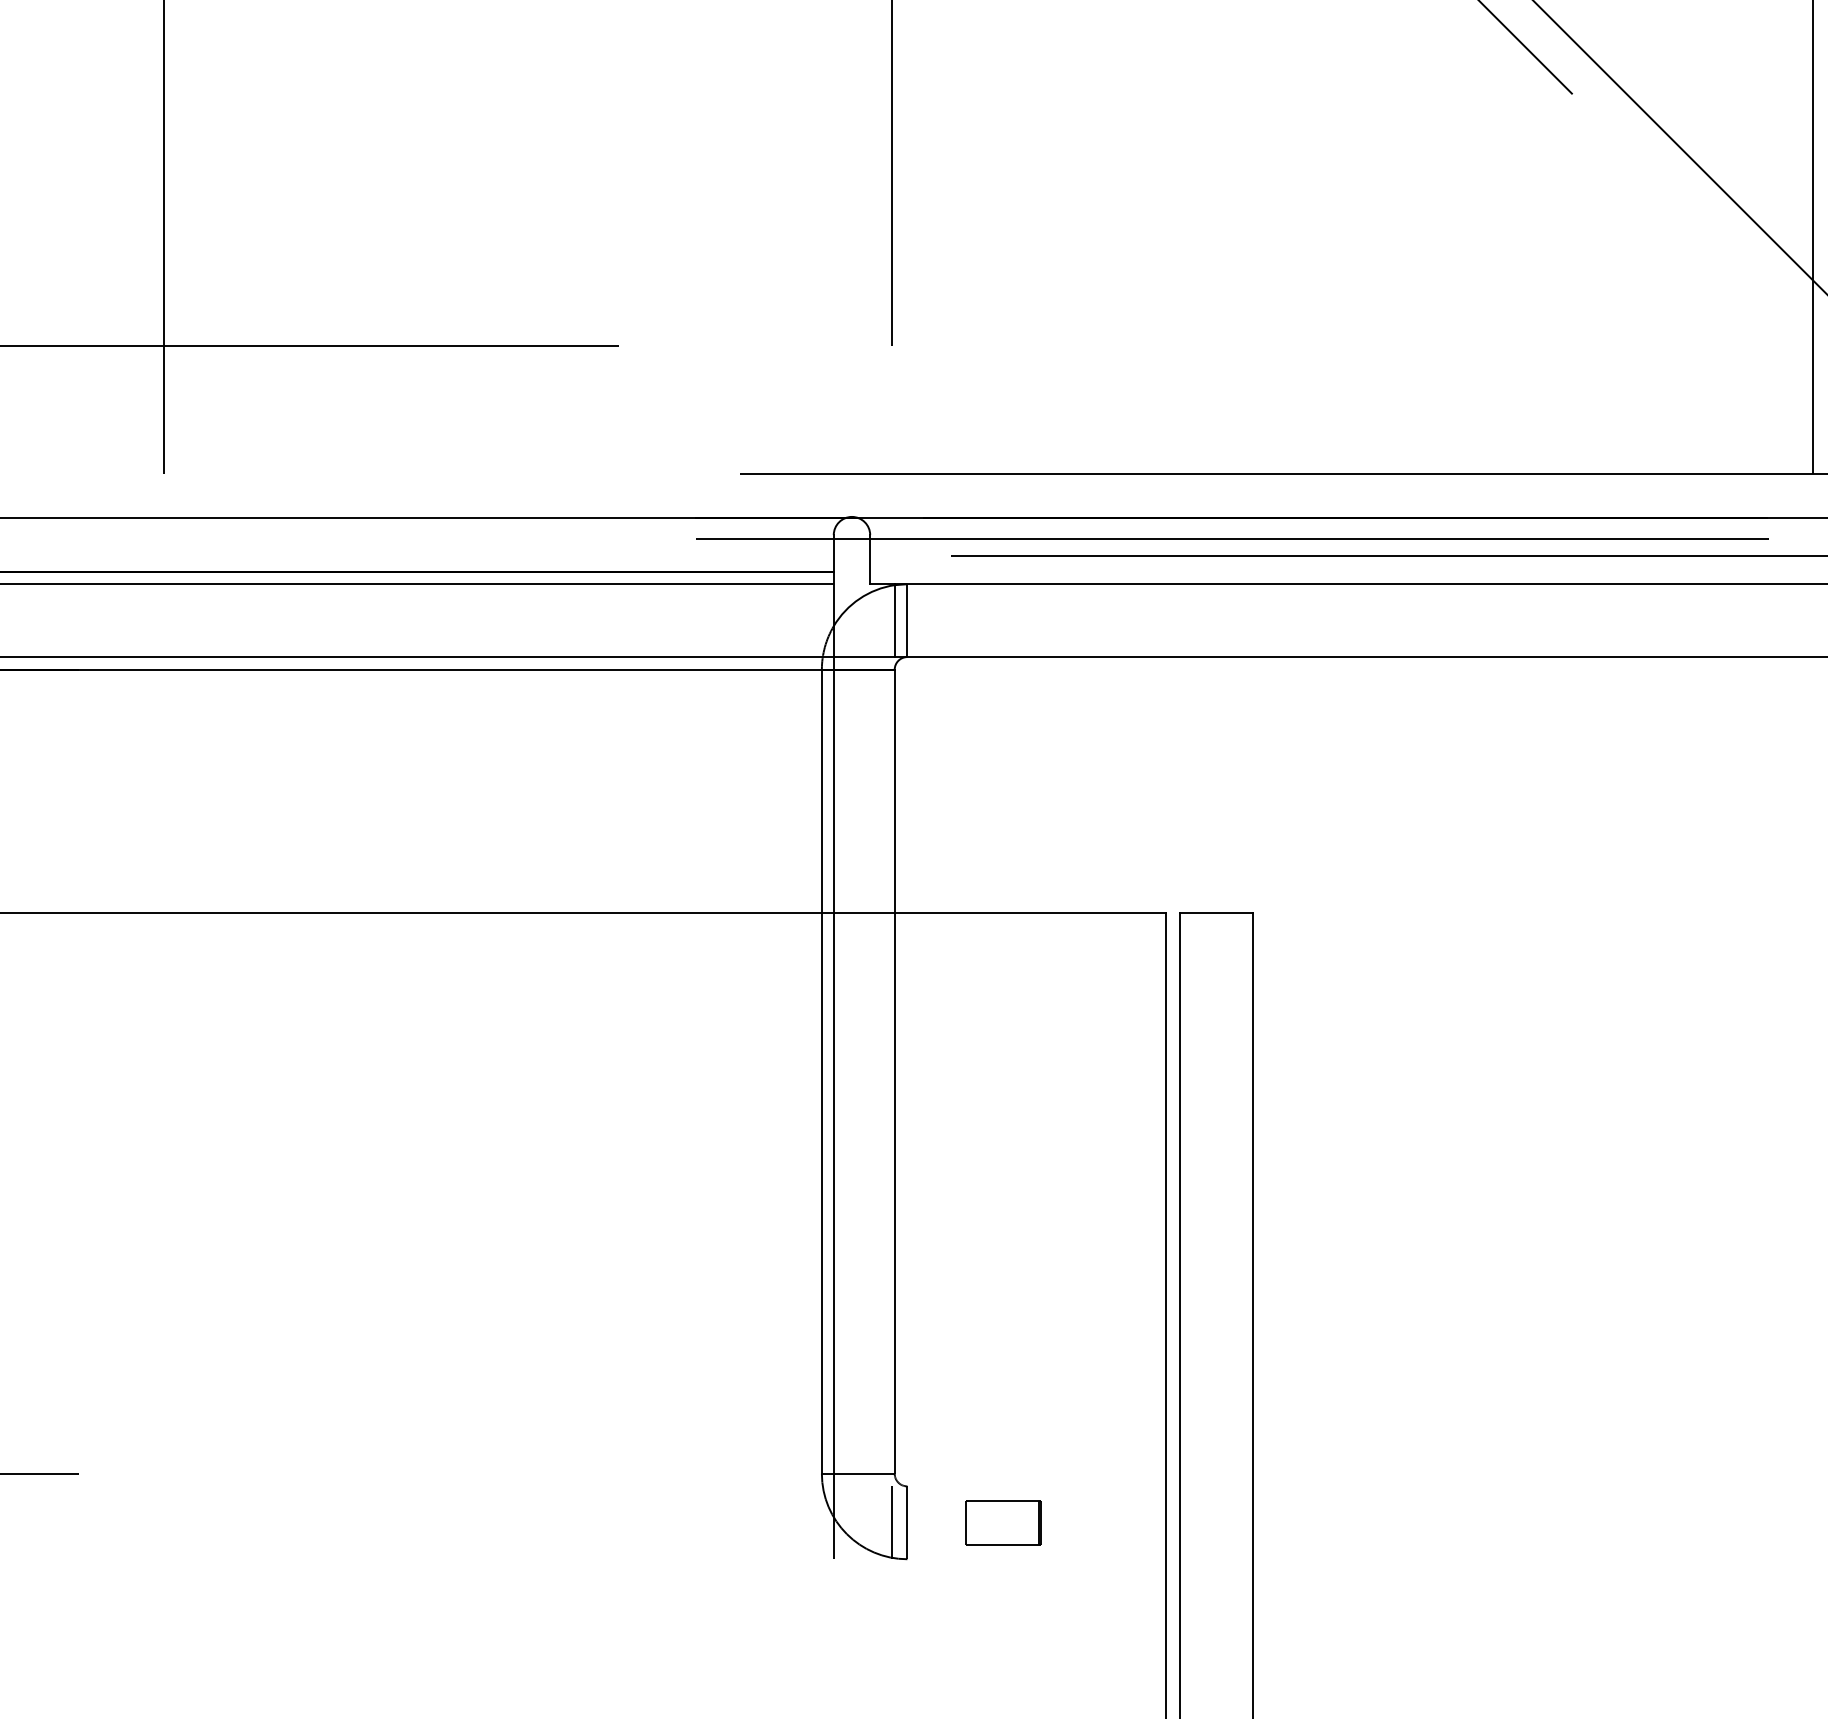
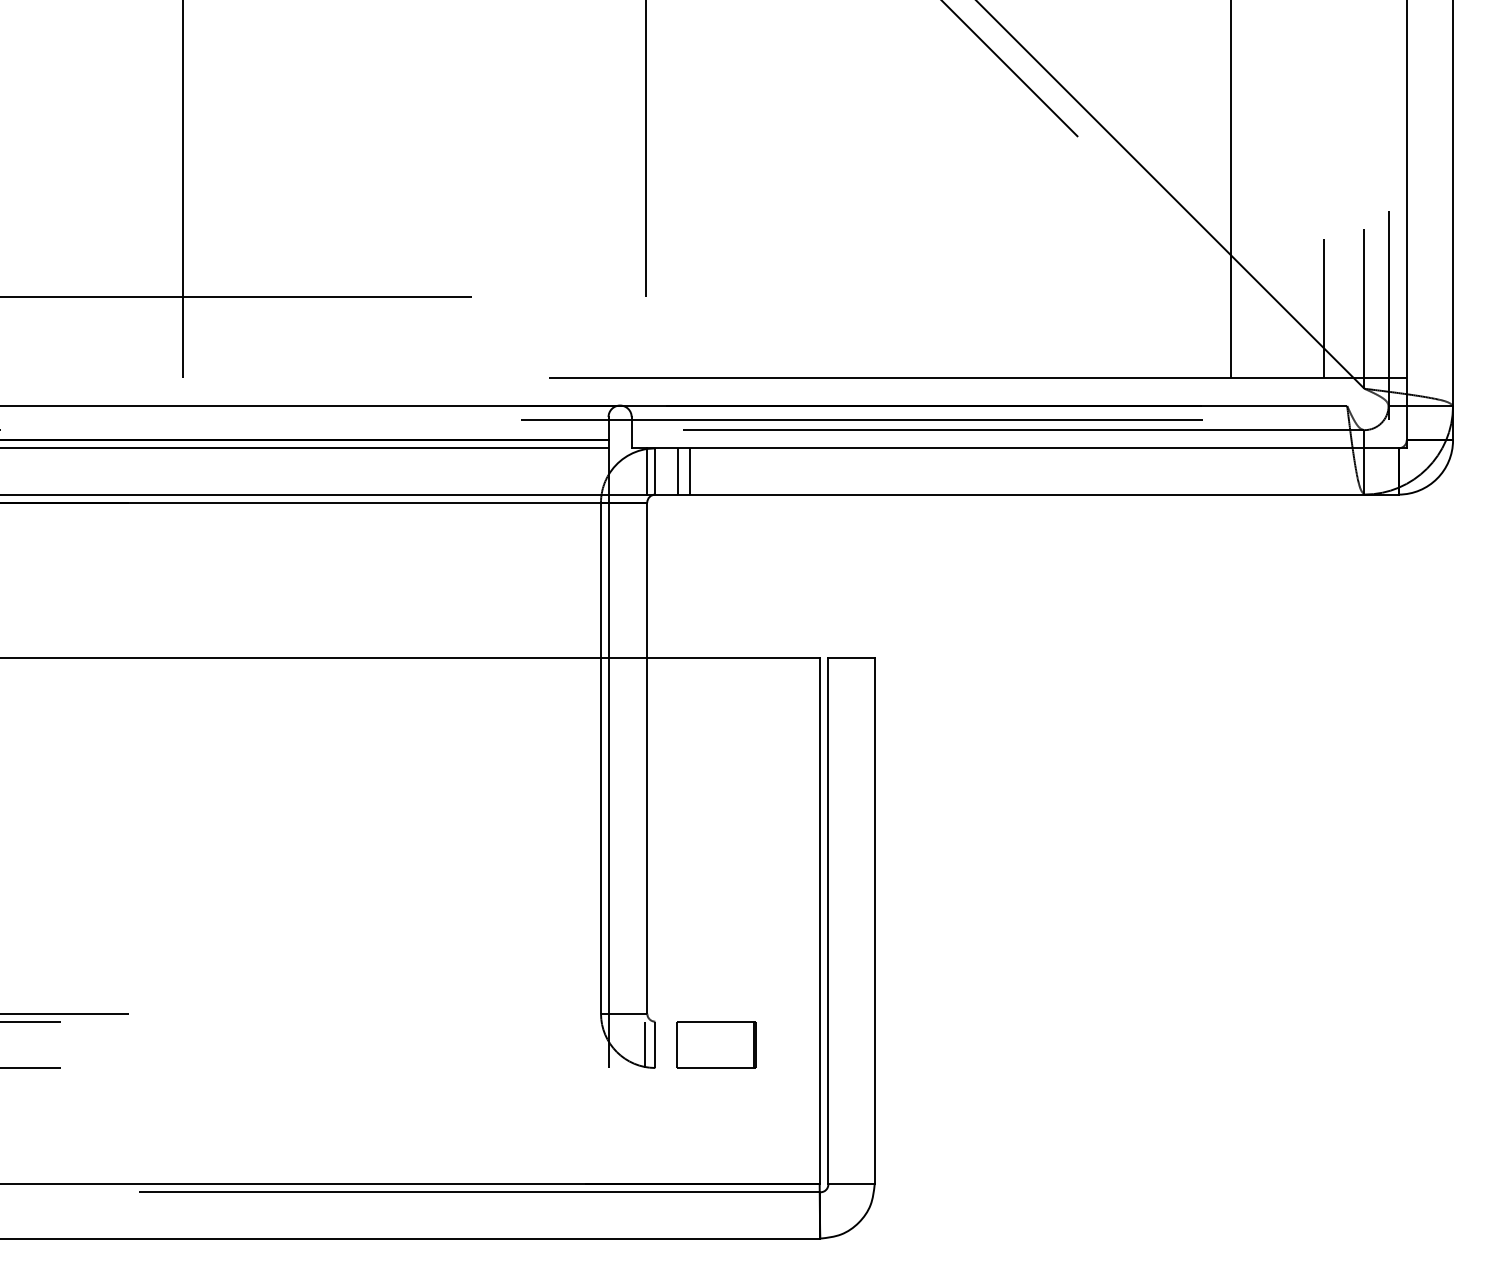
line: (943, 620) -> (678, 471), added
line: (962, 620) -> (690, 471), added
part: (1003, 1522) -> (716, 1044), size x1.67

